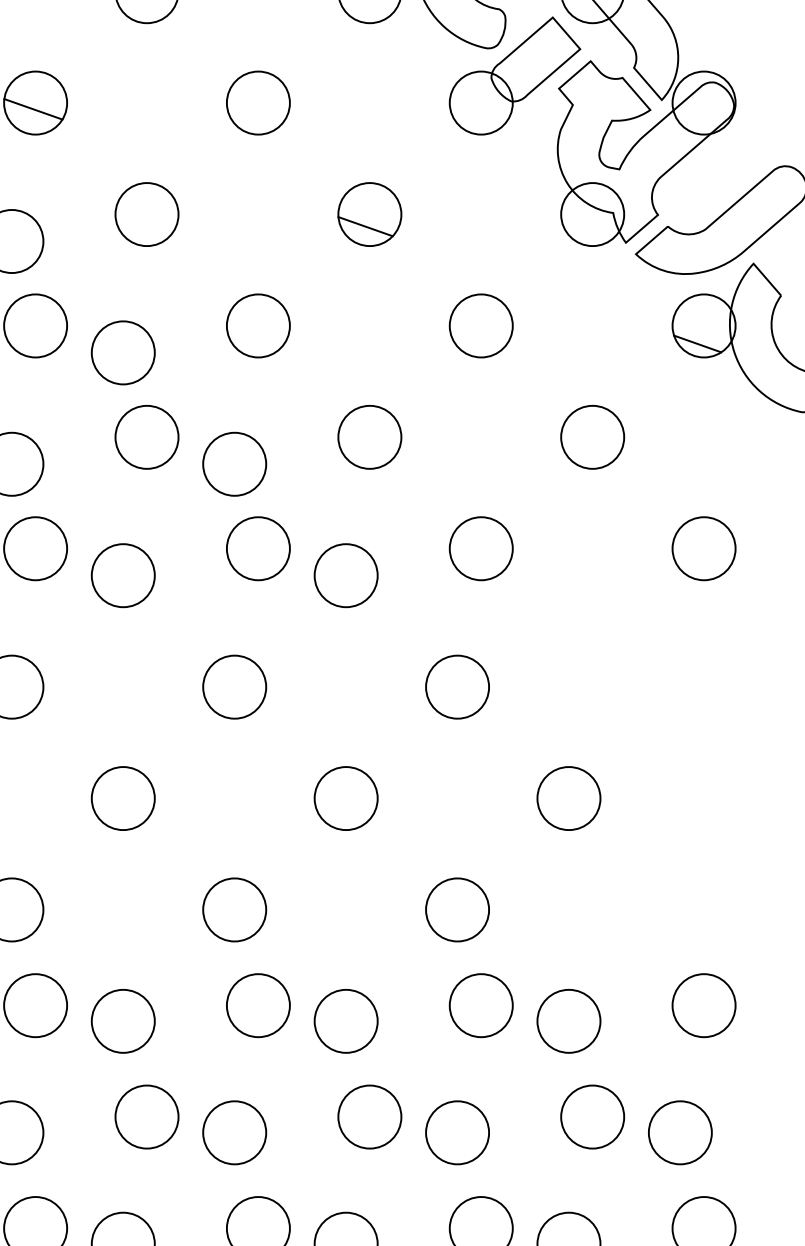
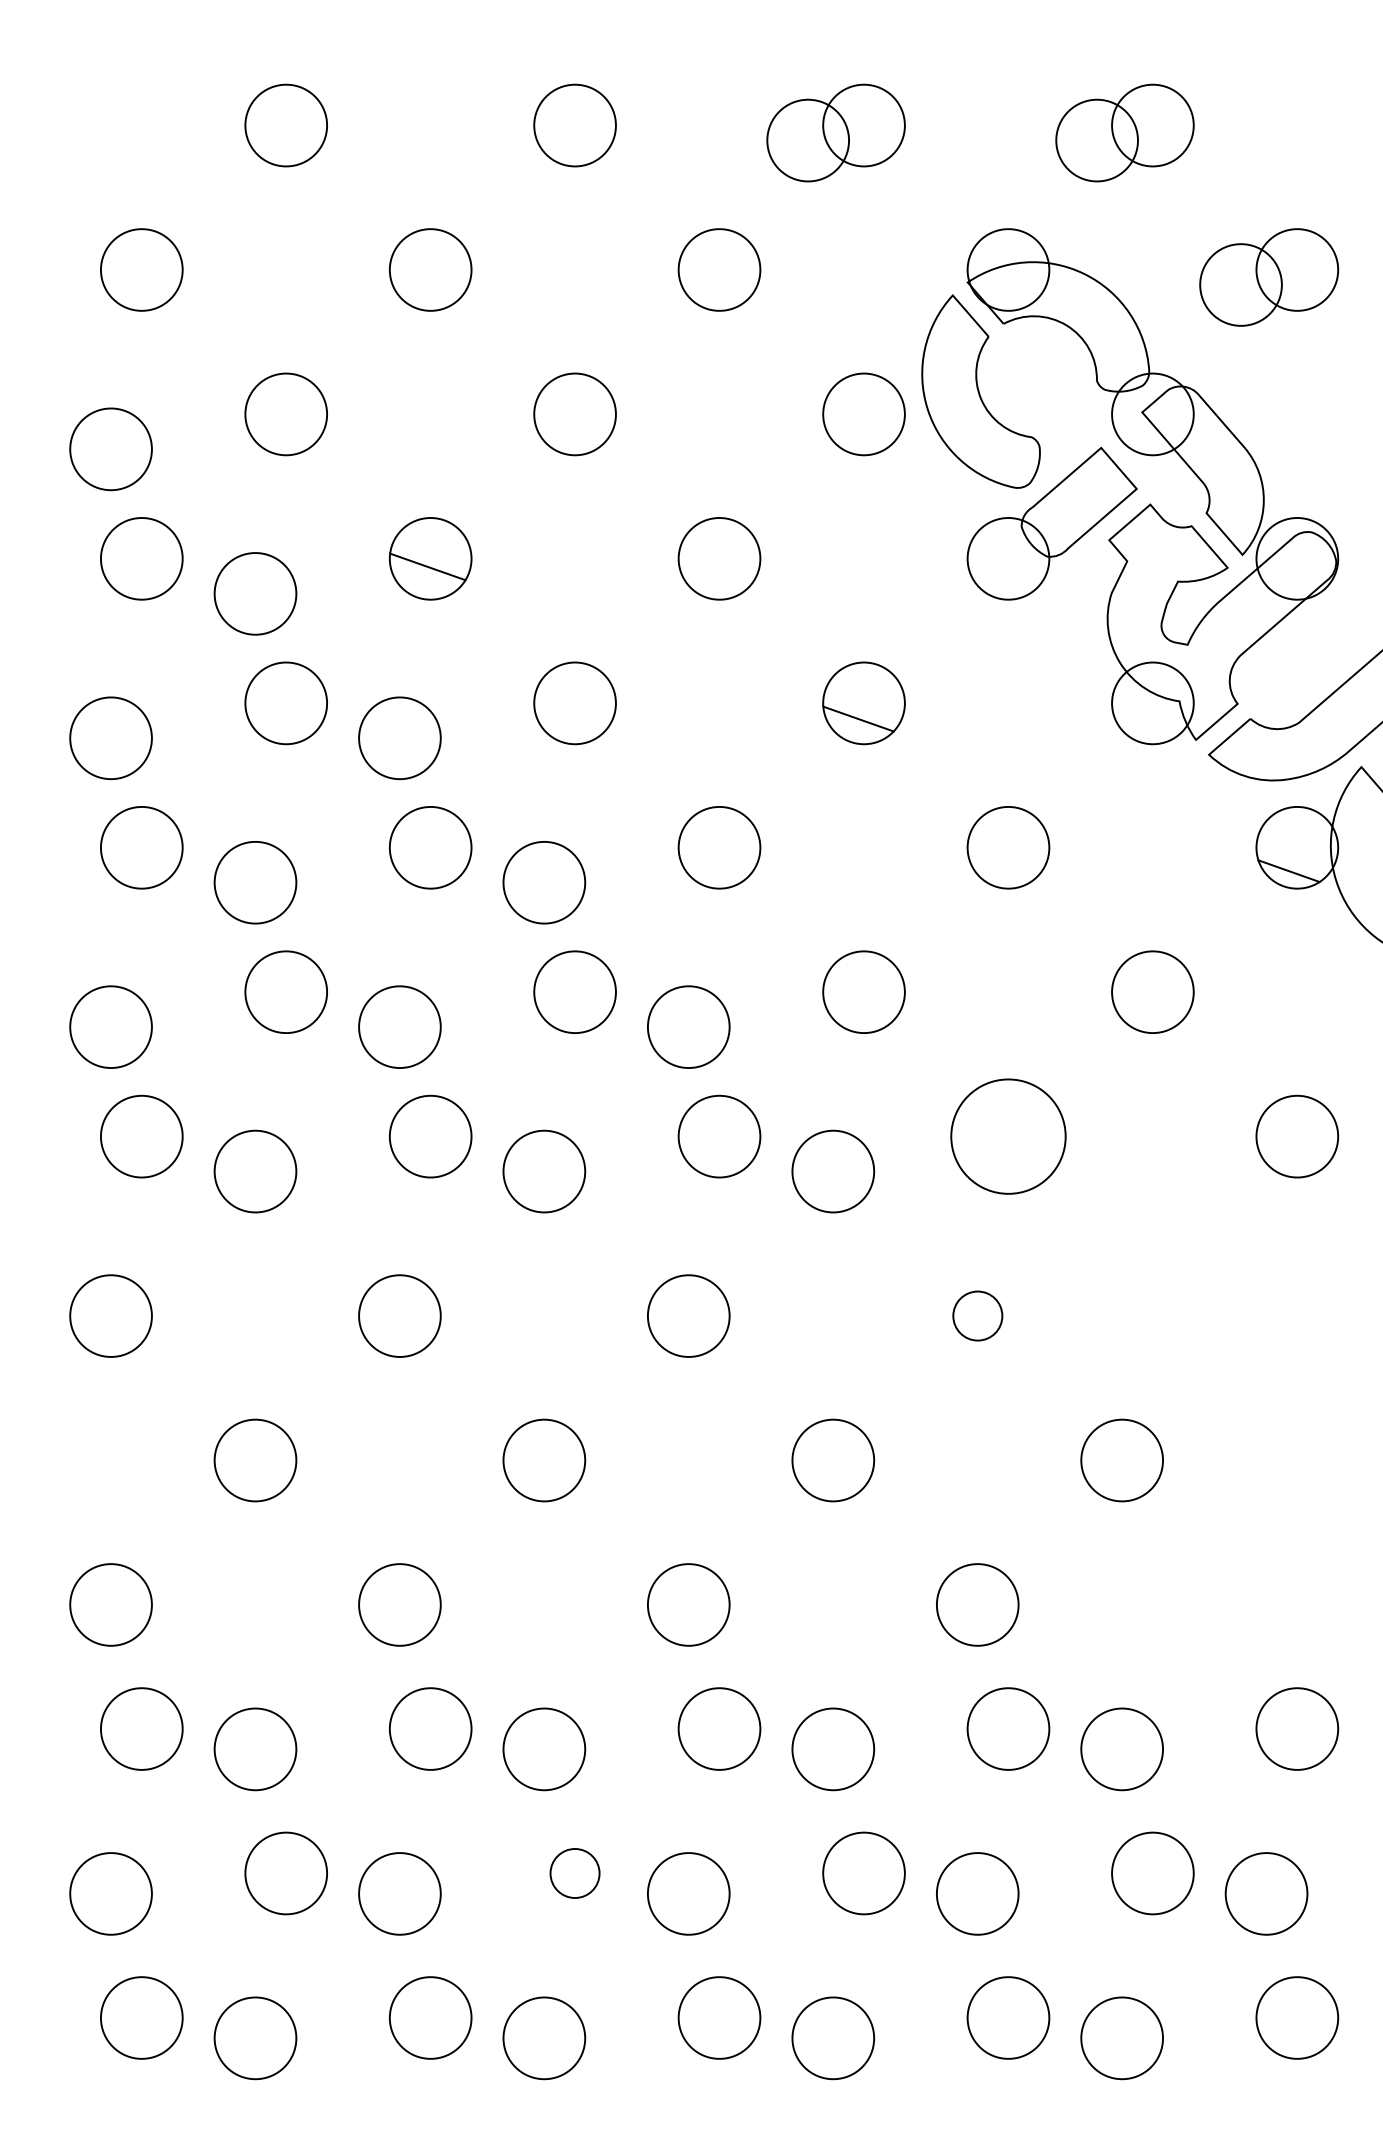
circle: (481, 548) -> (1008, 1136), size x1.4
circle: (457, 686) -> (977, 1315), size x0.6
circle: (146, 1117) -> (574, 1873), size x0.6

